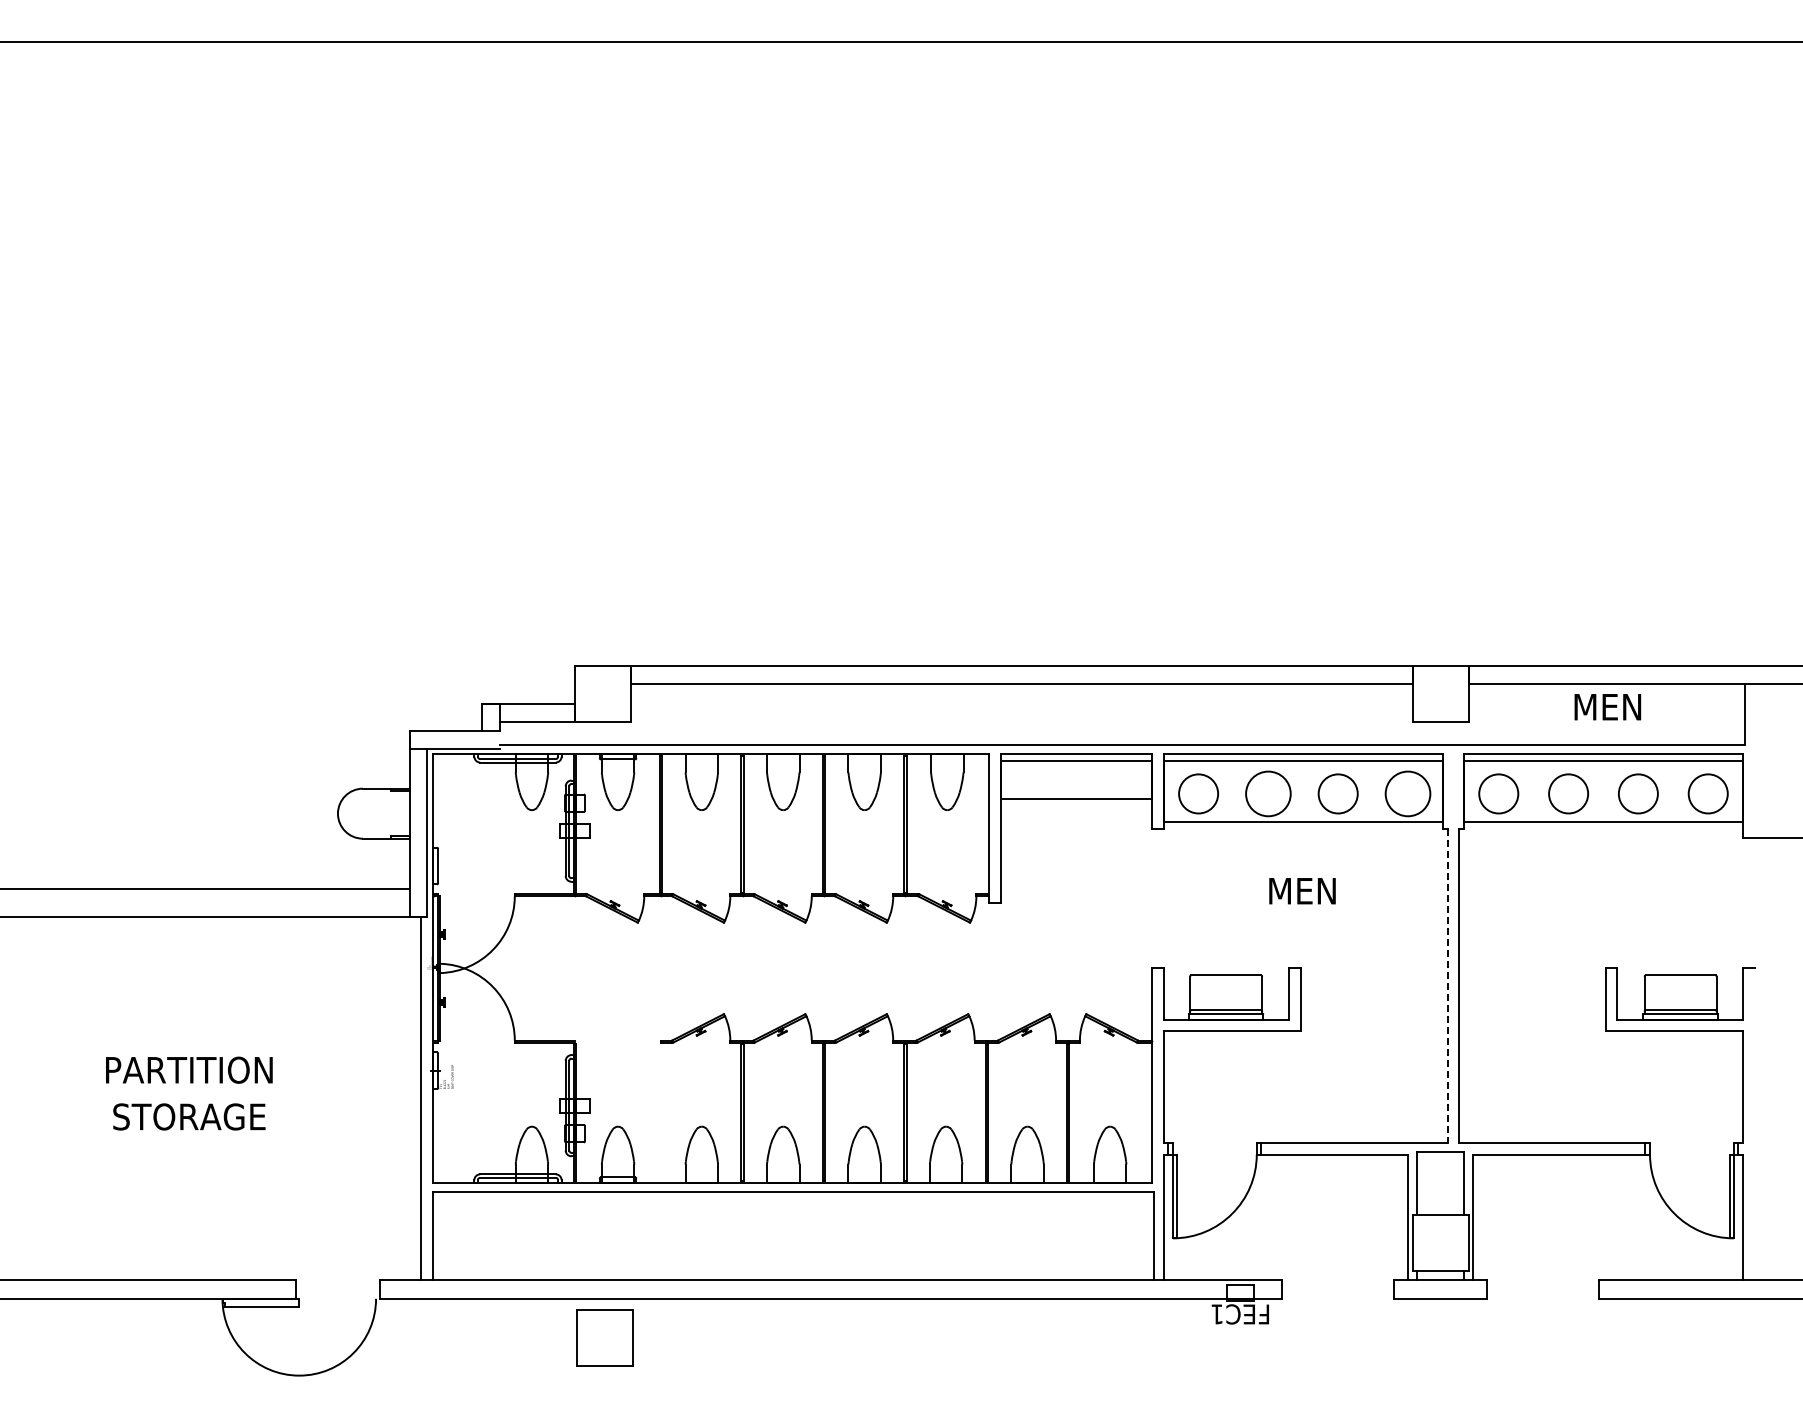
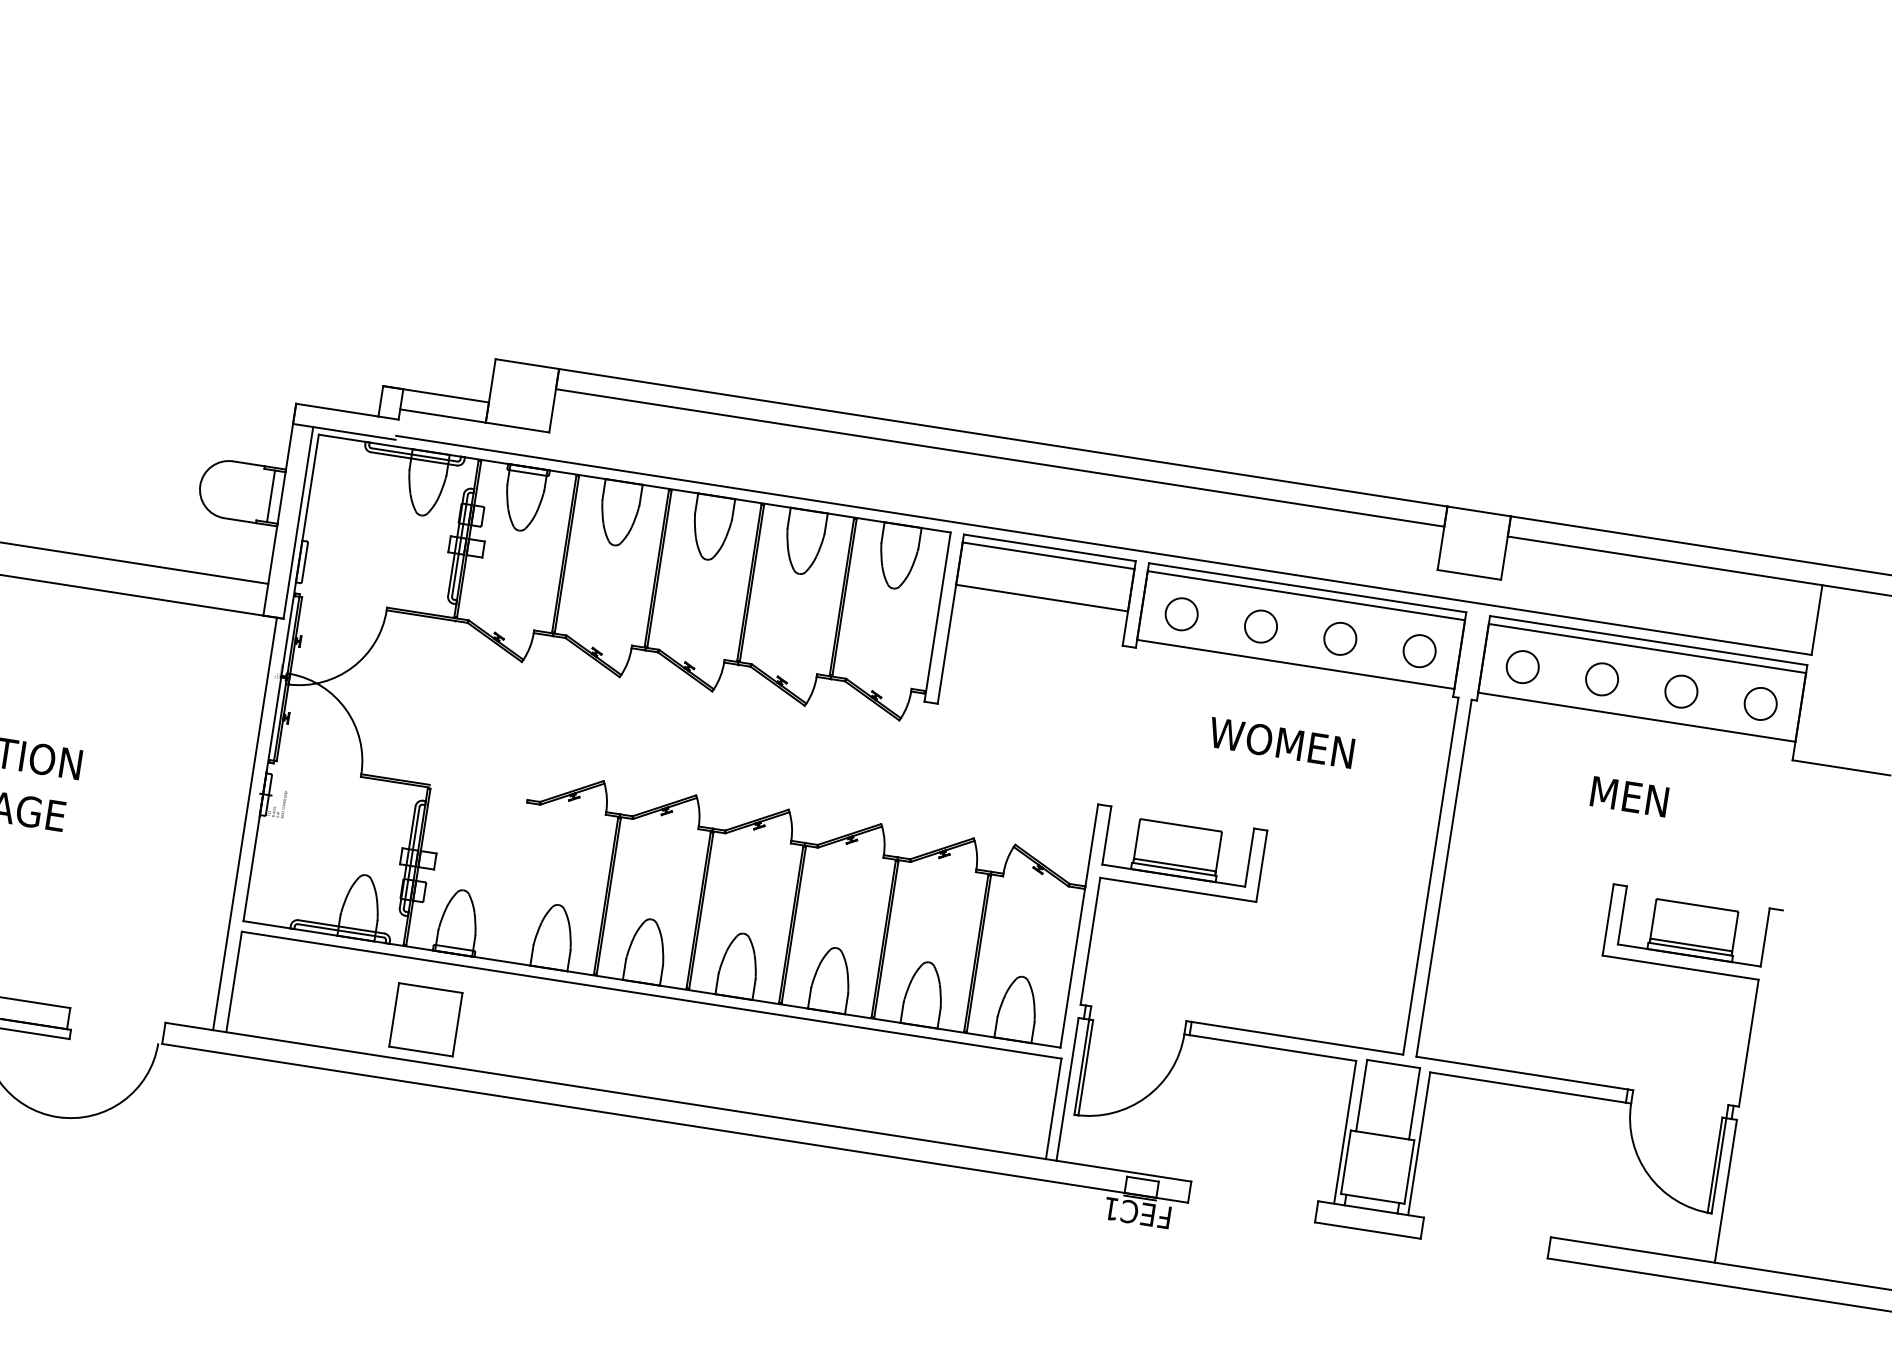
text: (1607, 707) -> (1629, 797), moved
circle: (1198, 793) -> (1181, 613), size x0.71
circle: (1268, 793) -> (1261, 626), size x0.62
circle: (1338, 793) -> (1340, 638), size x0.71
circle: (1407, 793) -> (1419, 650), size x0.62
circle: (1498, 793) -> (1522, 666), size x0.71
circle: (1568, 793) -> (1602, 678), size x0.71
circle: (1638, 793) -> (1681, 691), size x0.71
circle: (1707, 793) -> (1760, 703), size x0.71
line: (400, 813) -> (271, 496), added
text: (1301, 890) -> (1281, 742), MEN -> WOMEN
line: (1447, 986) -> (1430, 876), dashed -> solid
part: (604, 1337) -> (425, 1019), moved

